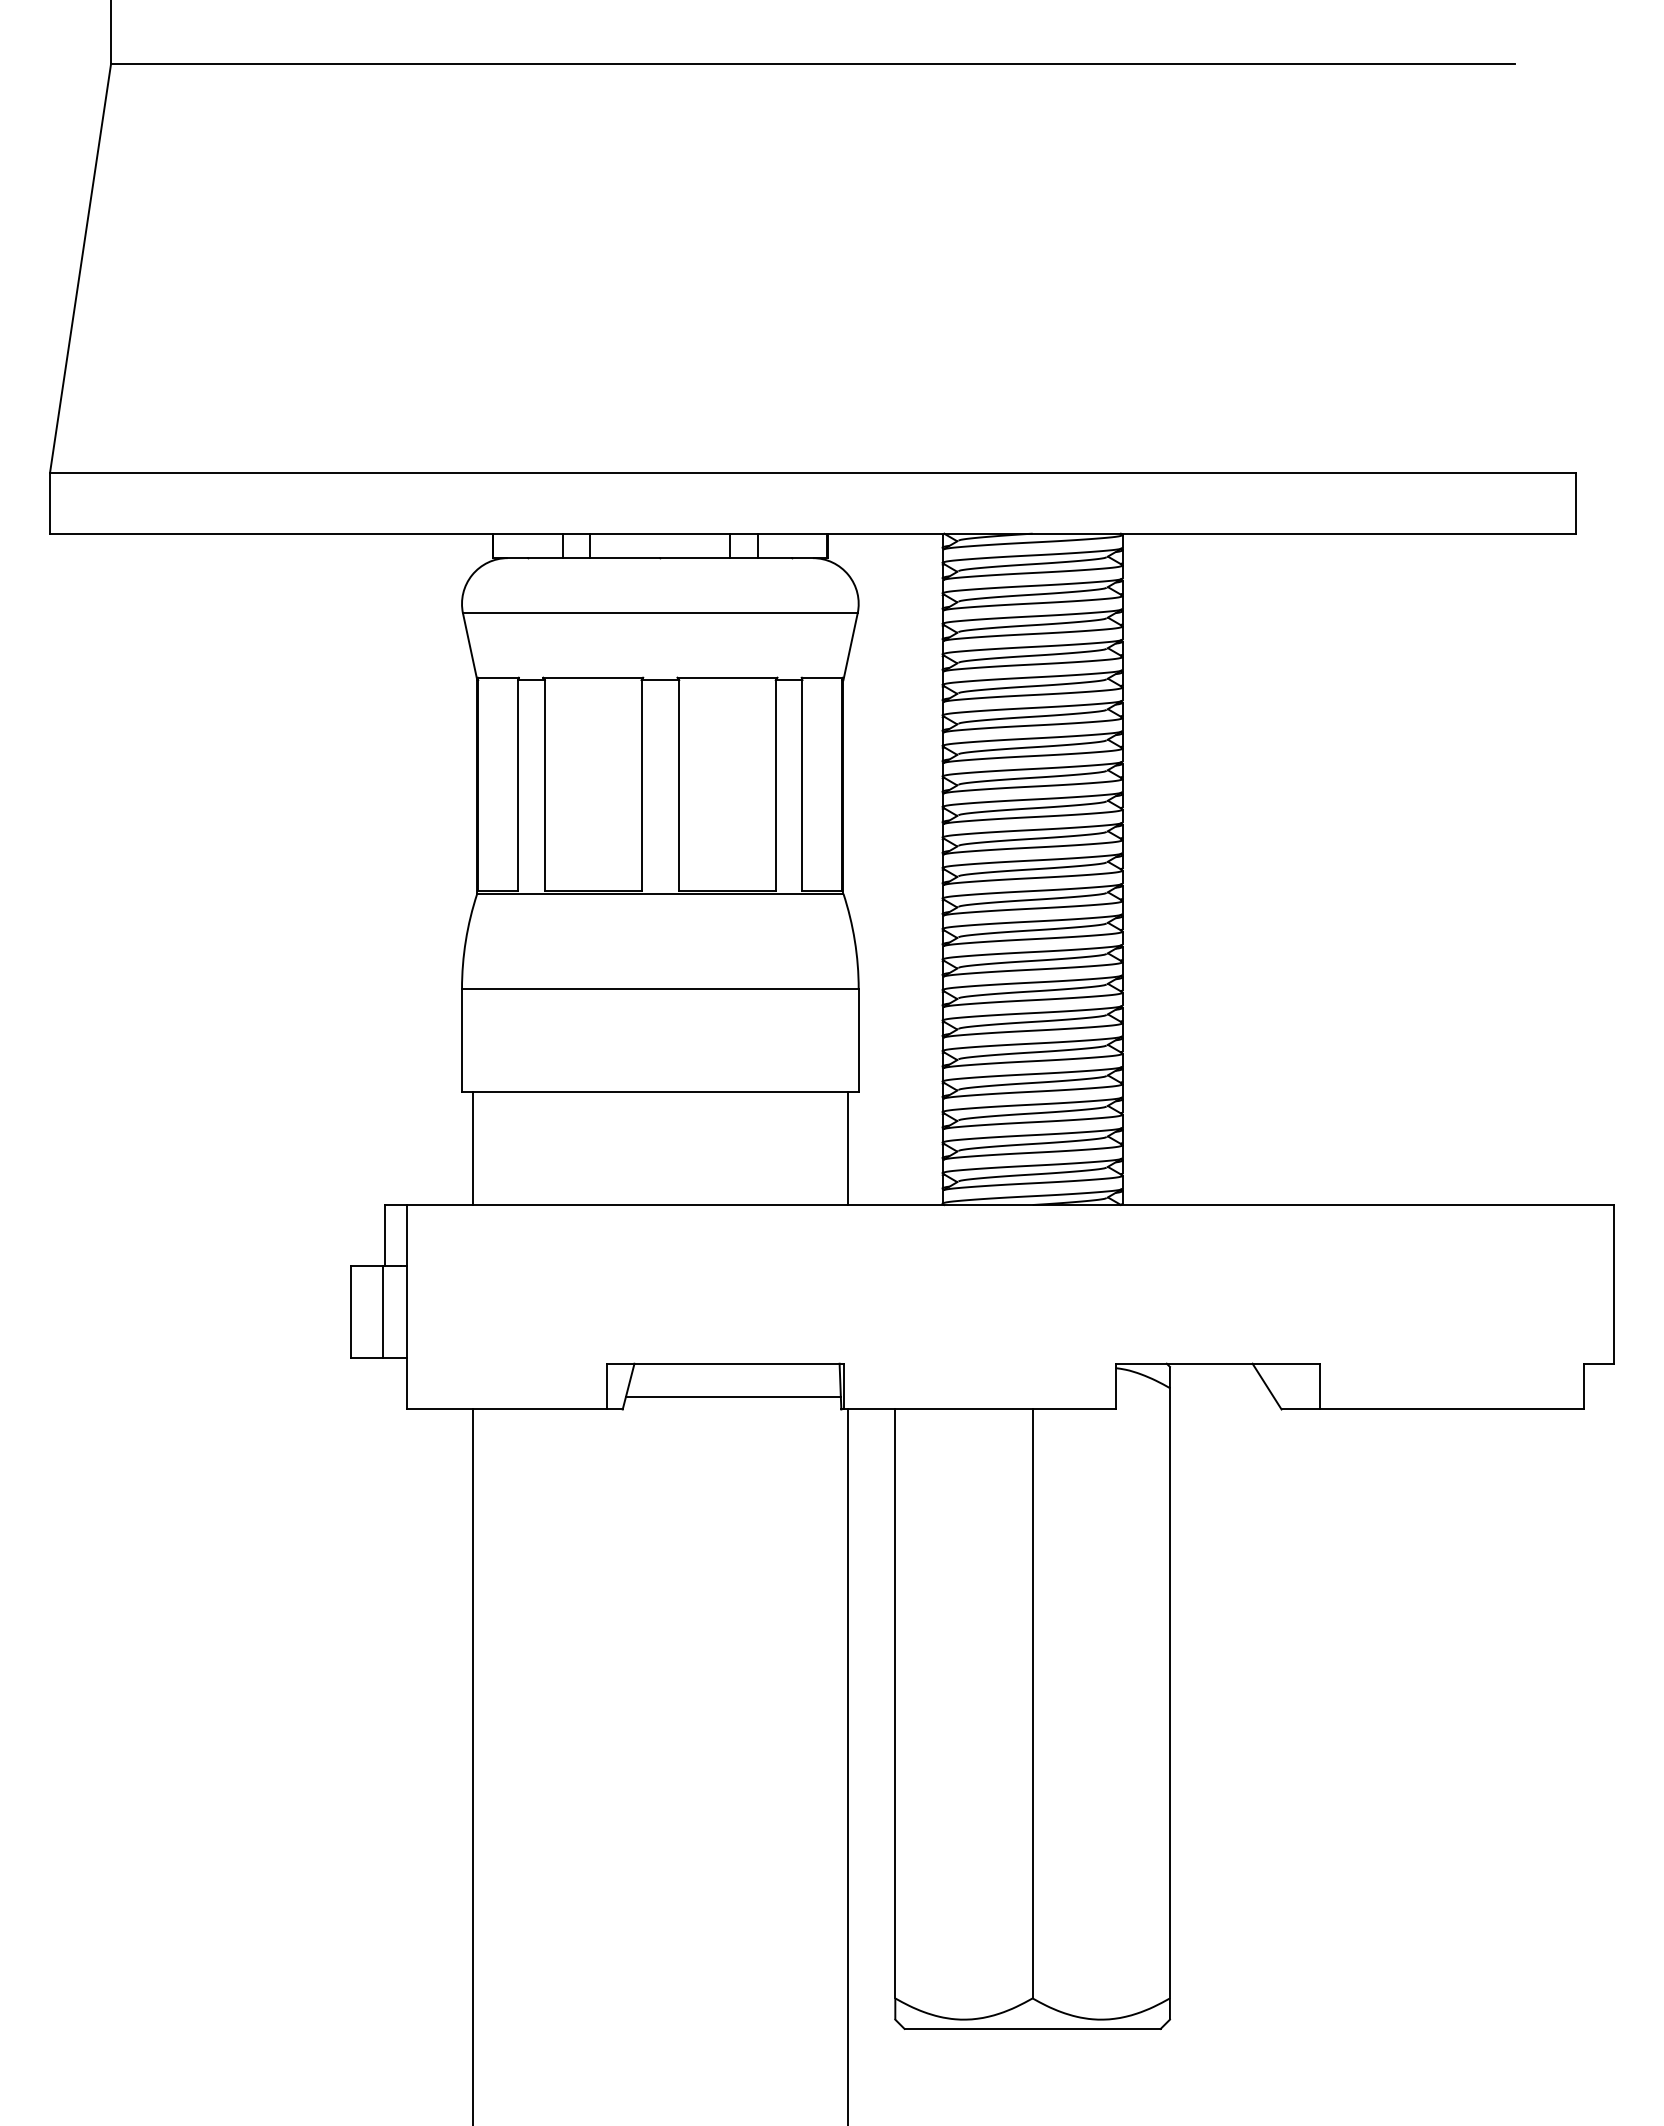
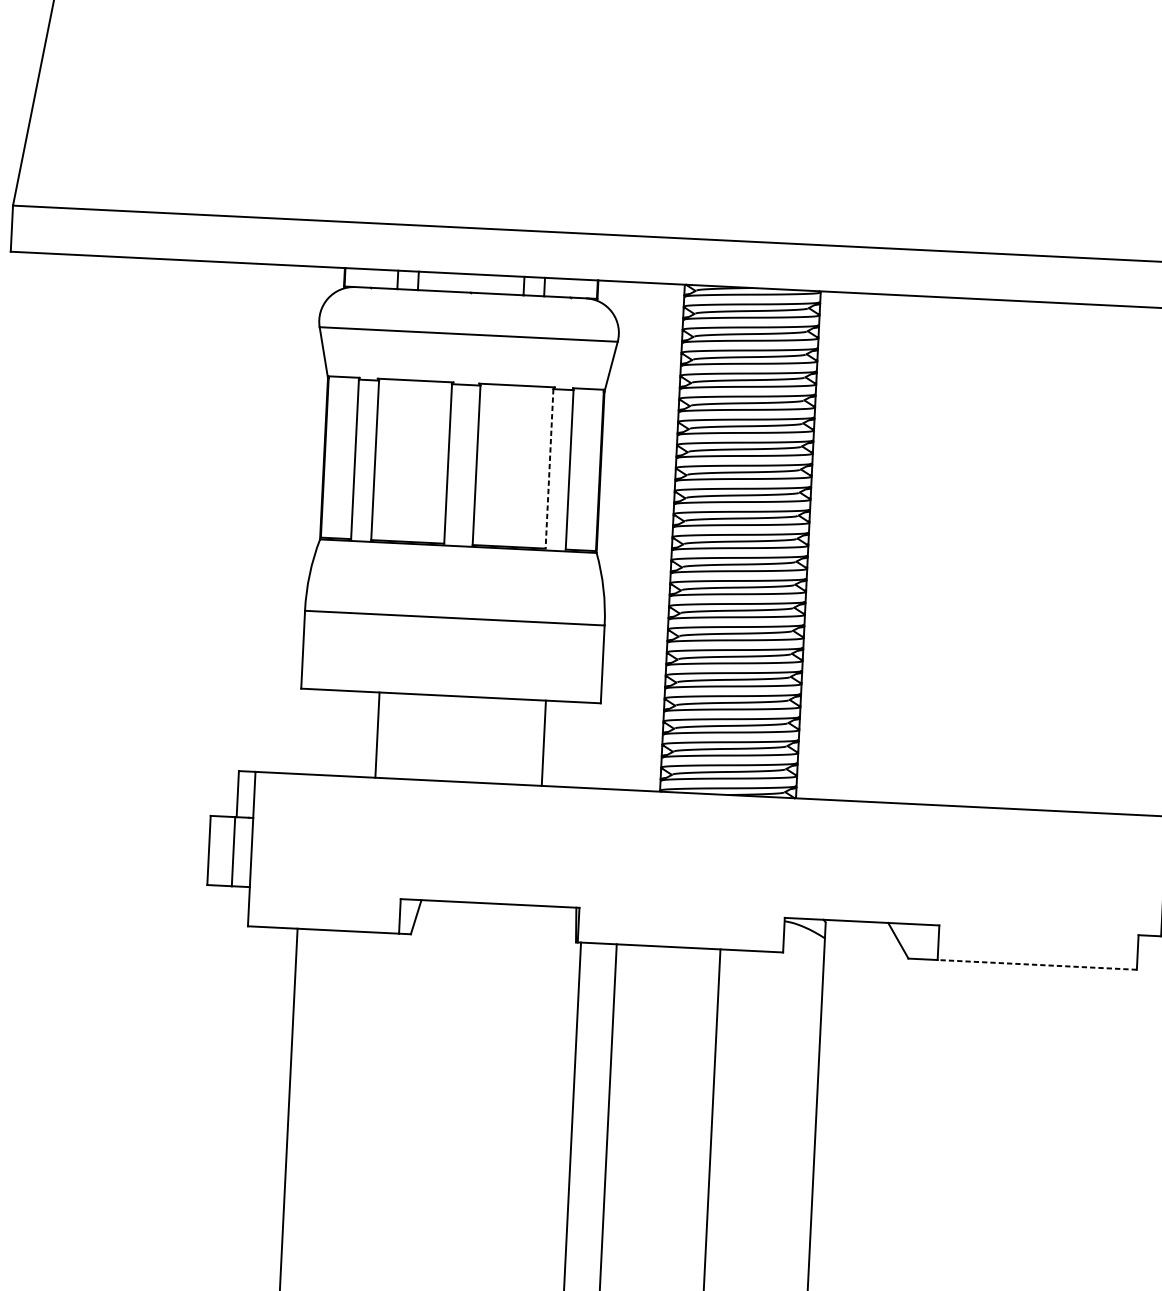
line: (775, 785) -> (549, 468), solid -> dashed
line: (472, 1148) -> (377, 735), moved
line: (848, 1148) -> (544, 743), moved
line: (732, 1397) -> (494, 929), removed
line: (1452, 1409) -> (1037, 964), solid -> dashed

